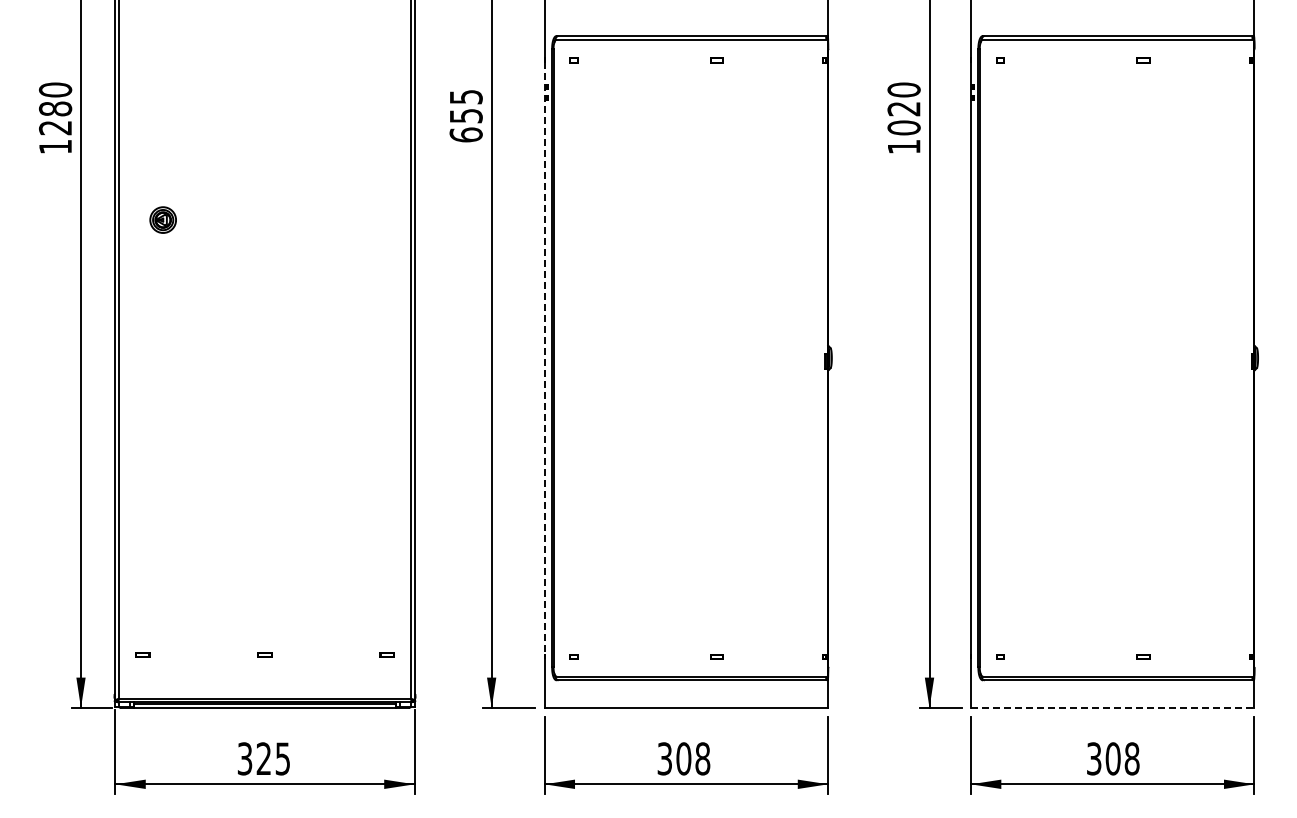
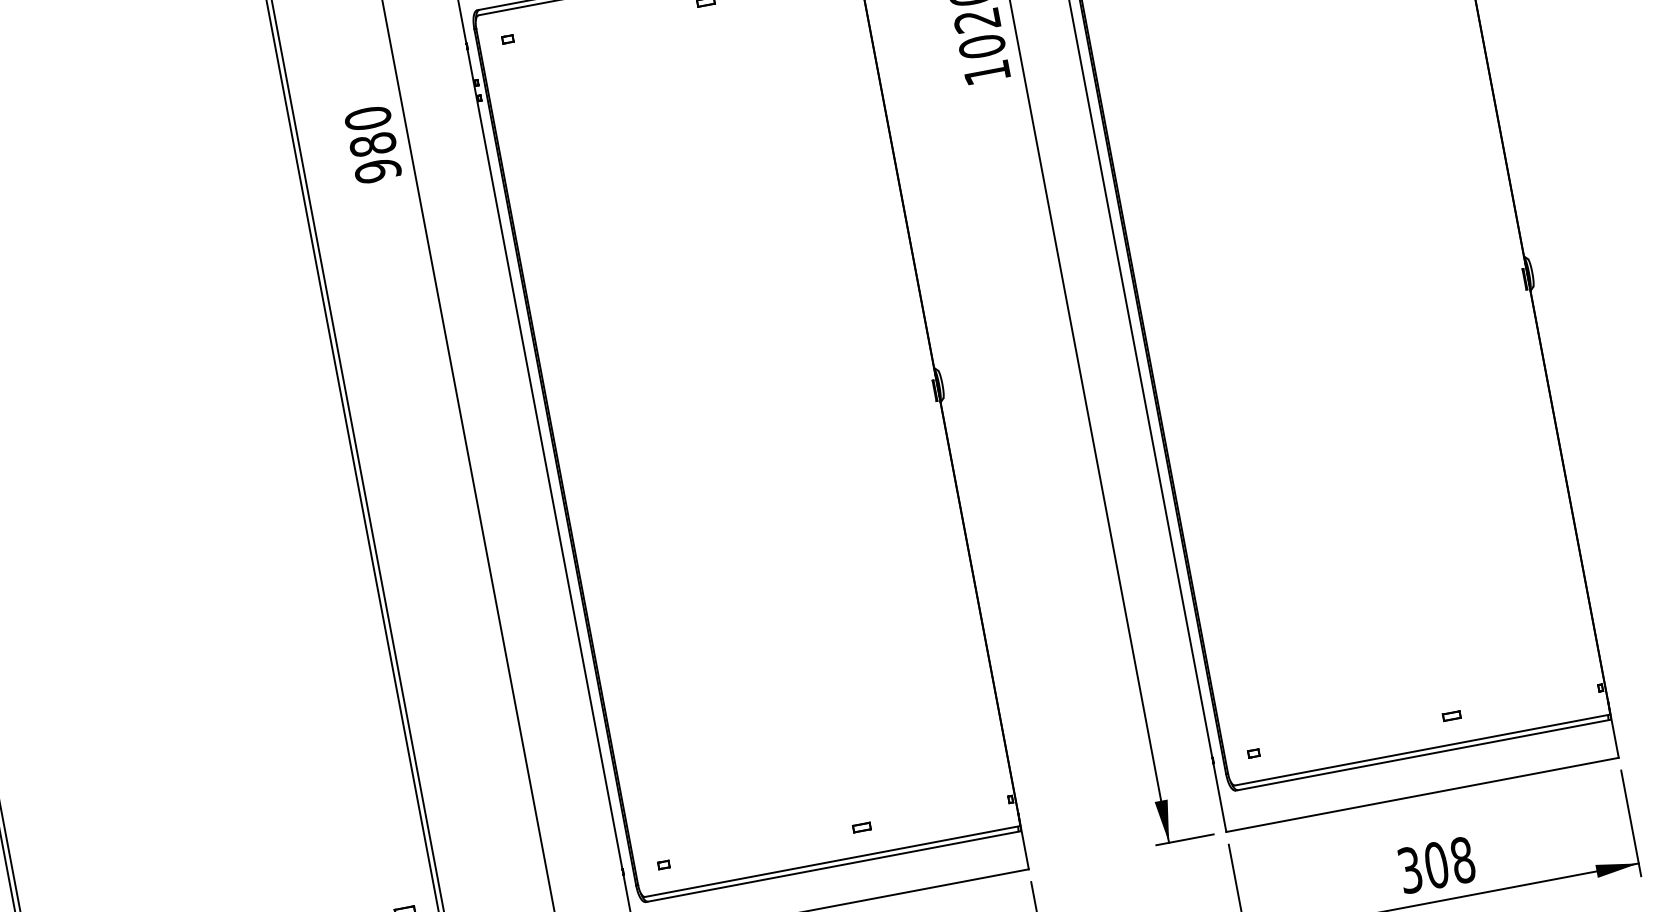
text: (465, 115) -> (371, 144), 655 -> 980
line: (544, 358) -> (544, 459), dashed -> solid
line: (1112, 707) -> (1422, 794), dashed -> solid

